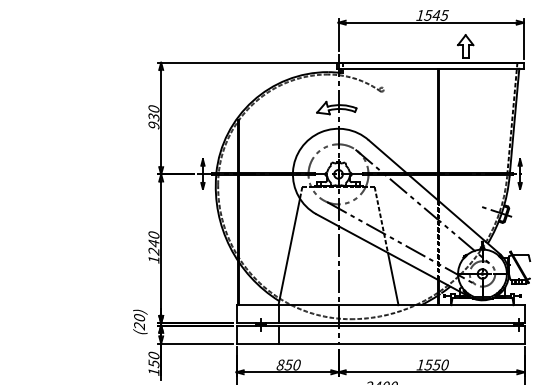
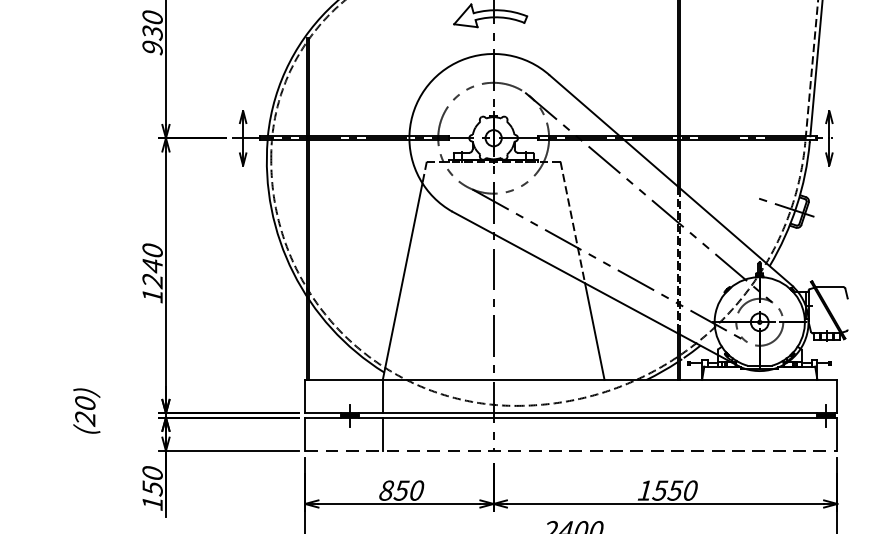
text: (140, 321) -> (87, 410), moved
line: (380, 343) -> (571, 450), solid -> dashed

